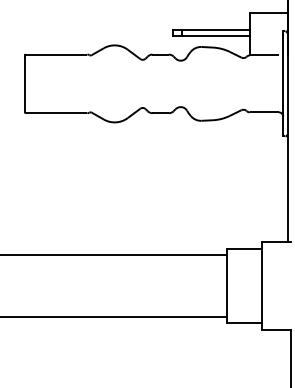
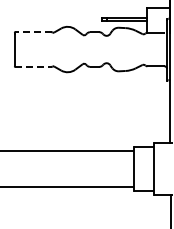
line: (55, 55) -> (32, 32), solid -> dashed
line: (56, 112) -> (33, 66), solid -> dashed

